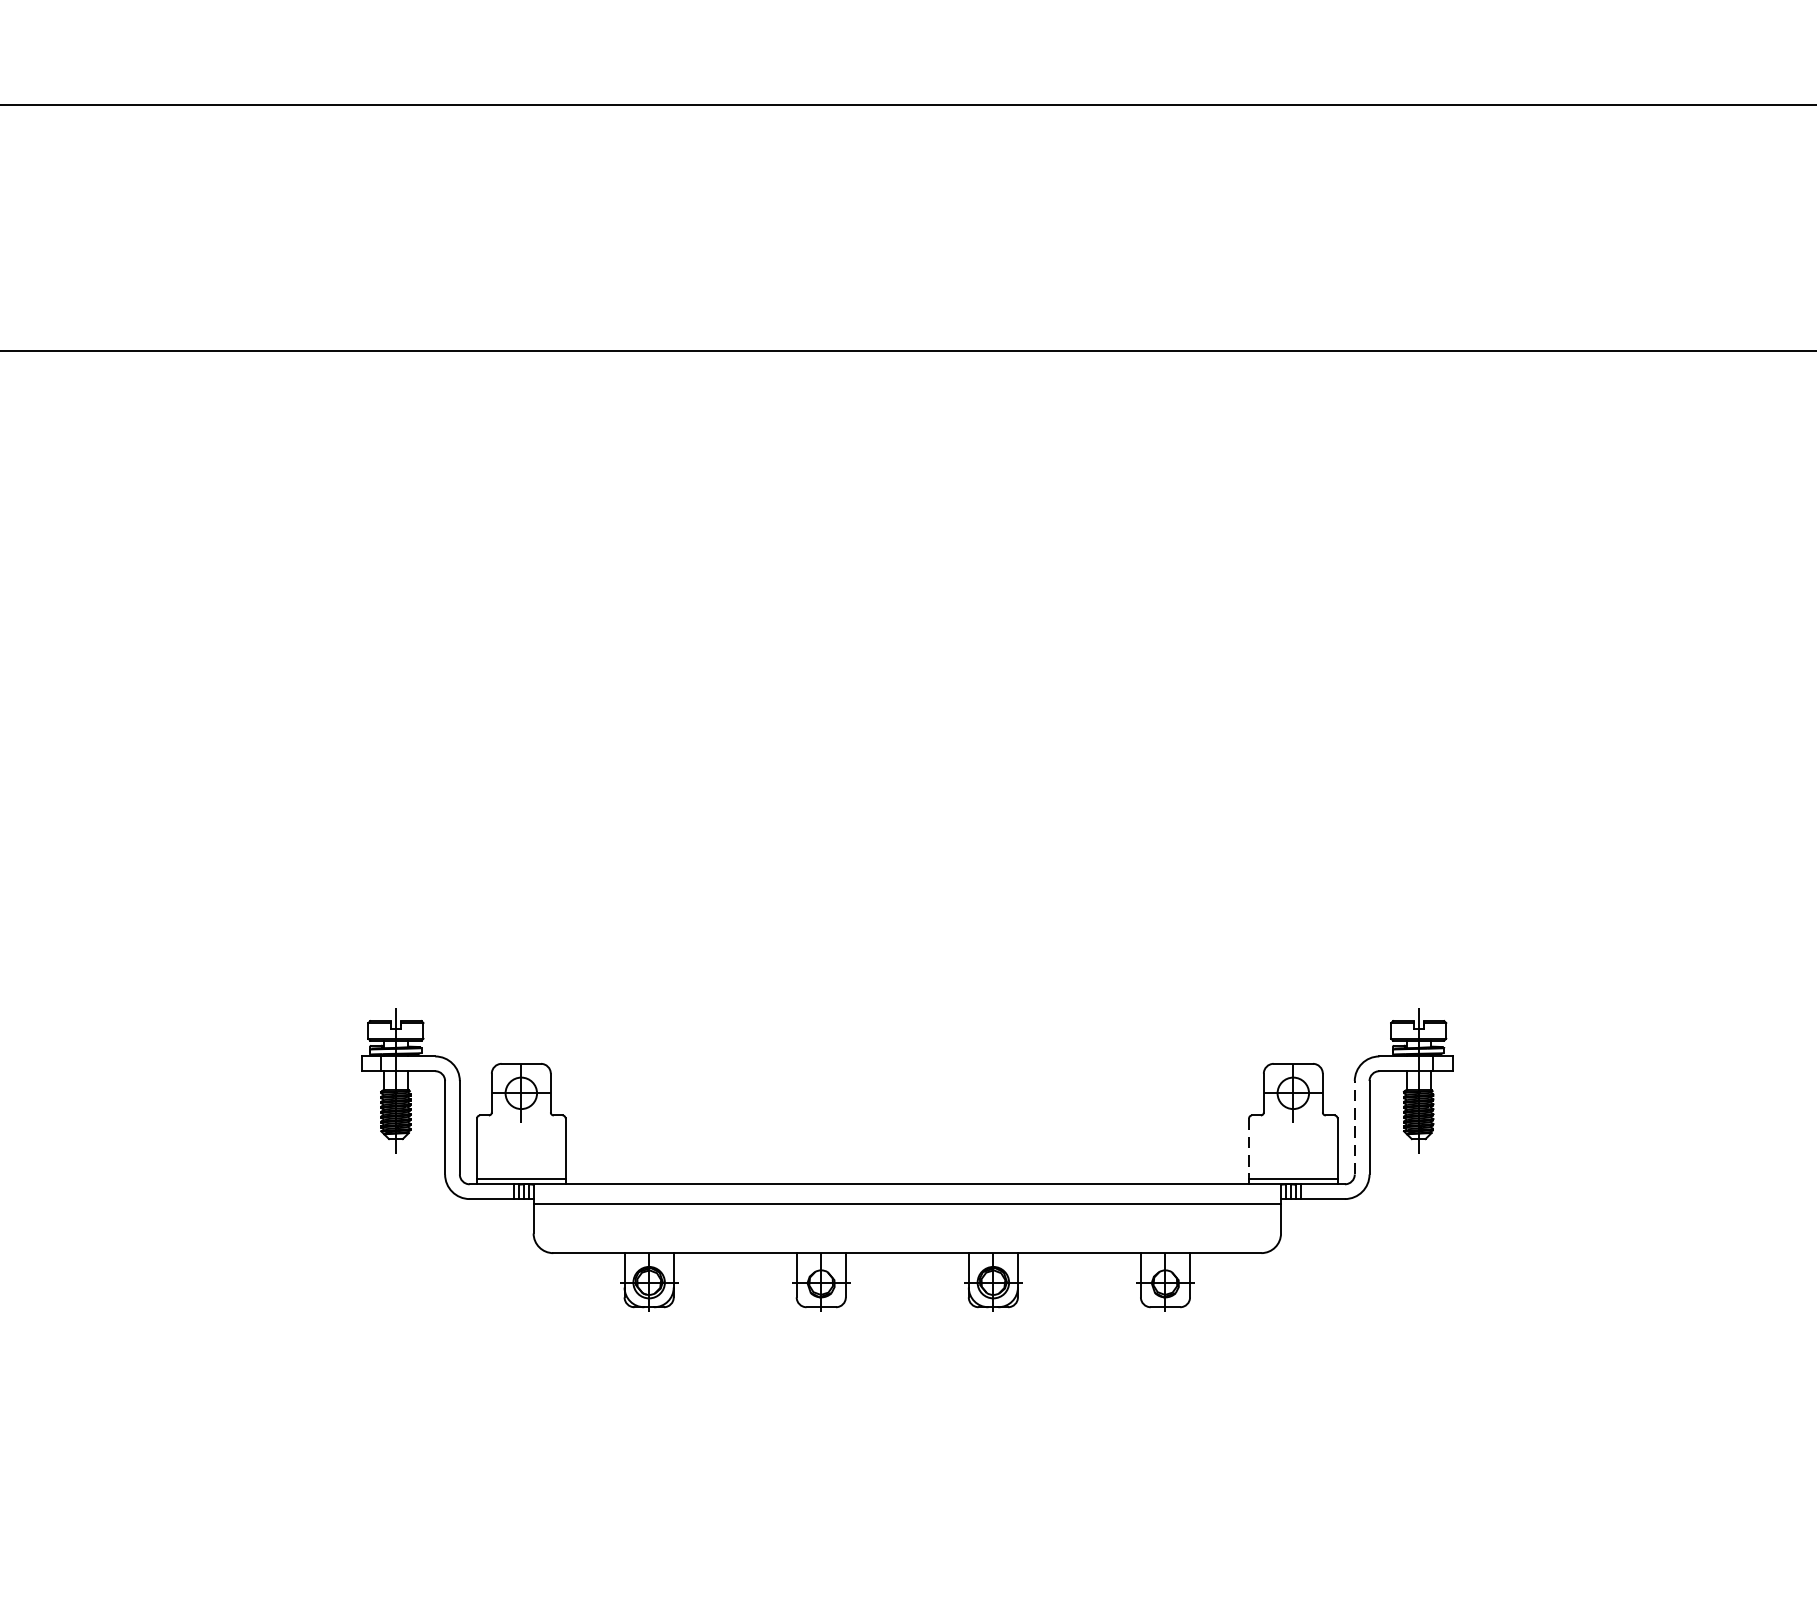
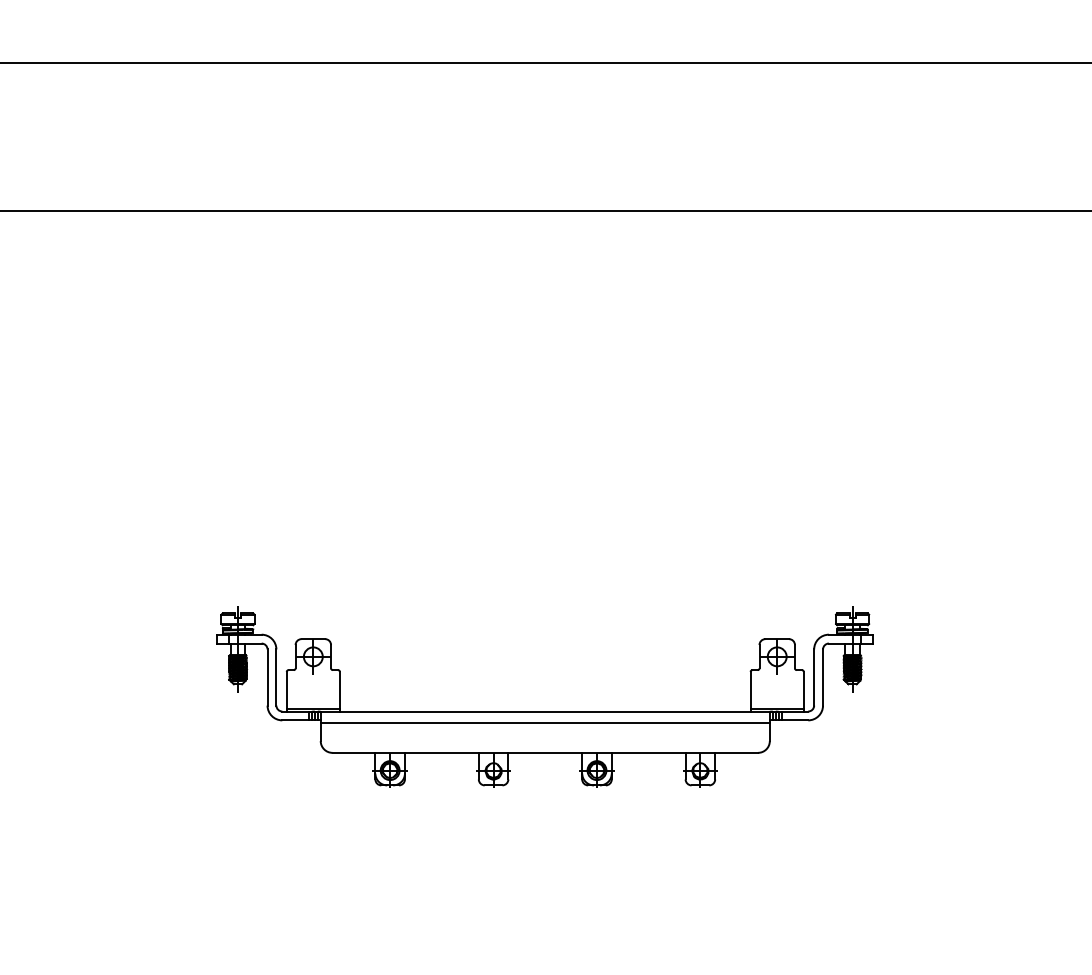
line: (1355, 1127) -> (814, 677), dashed -> solid
line: (1248, 1149) -> (750, 690), dashed -> solid

